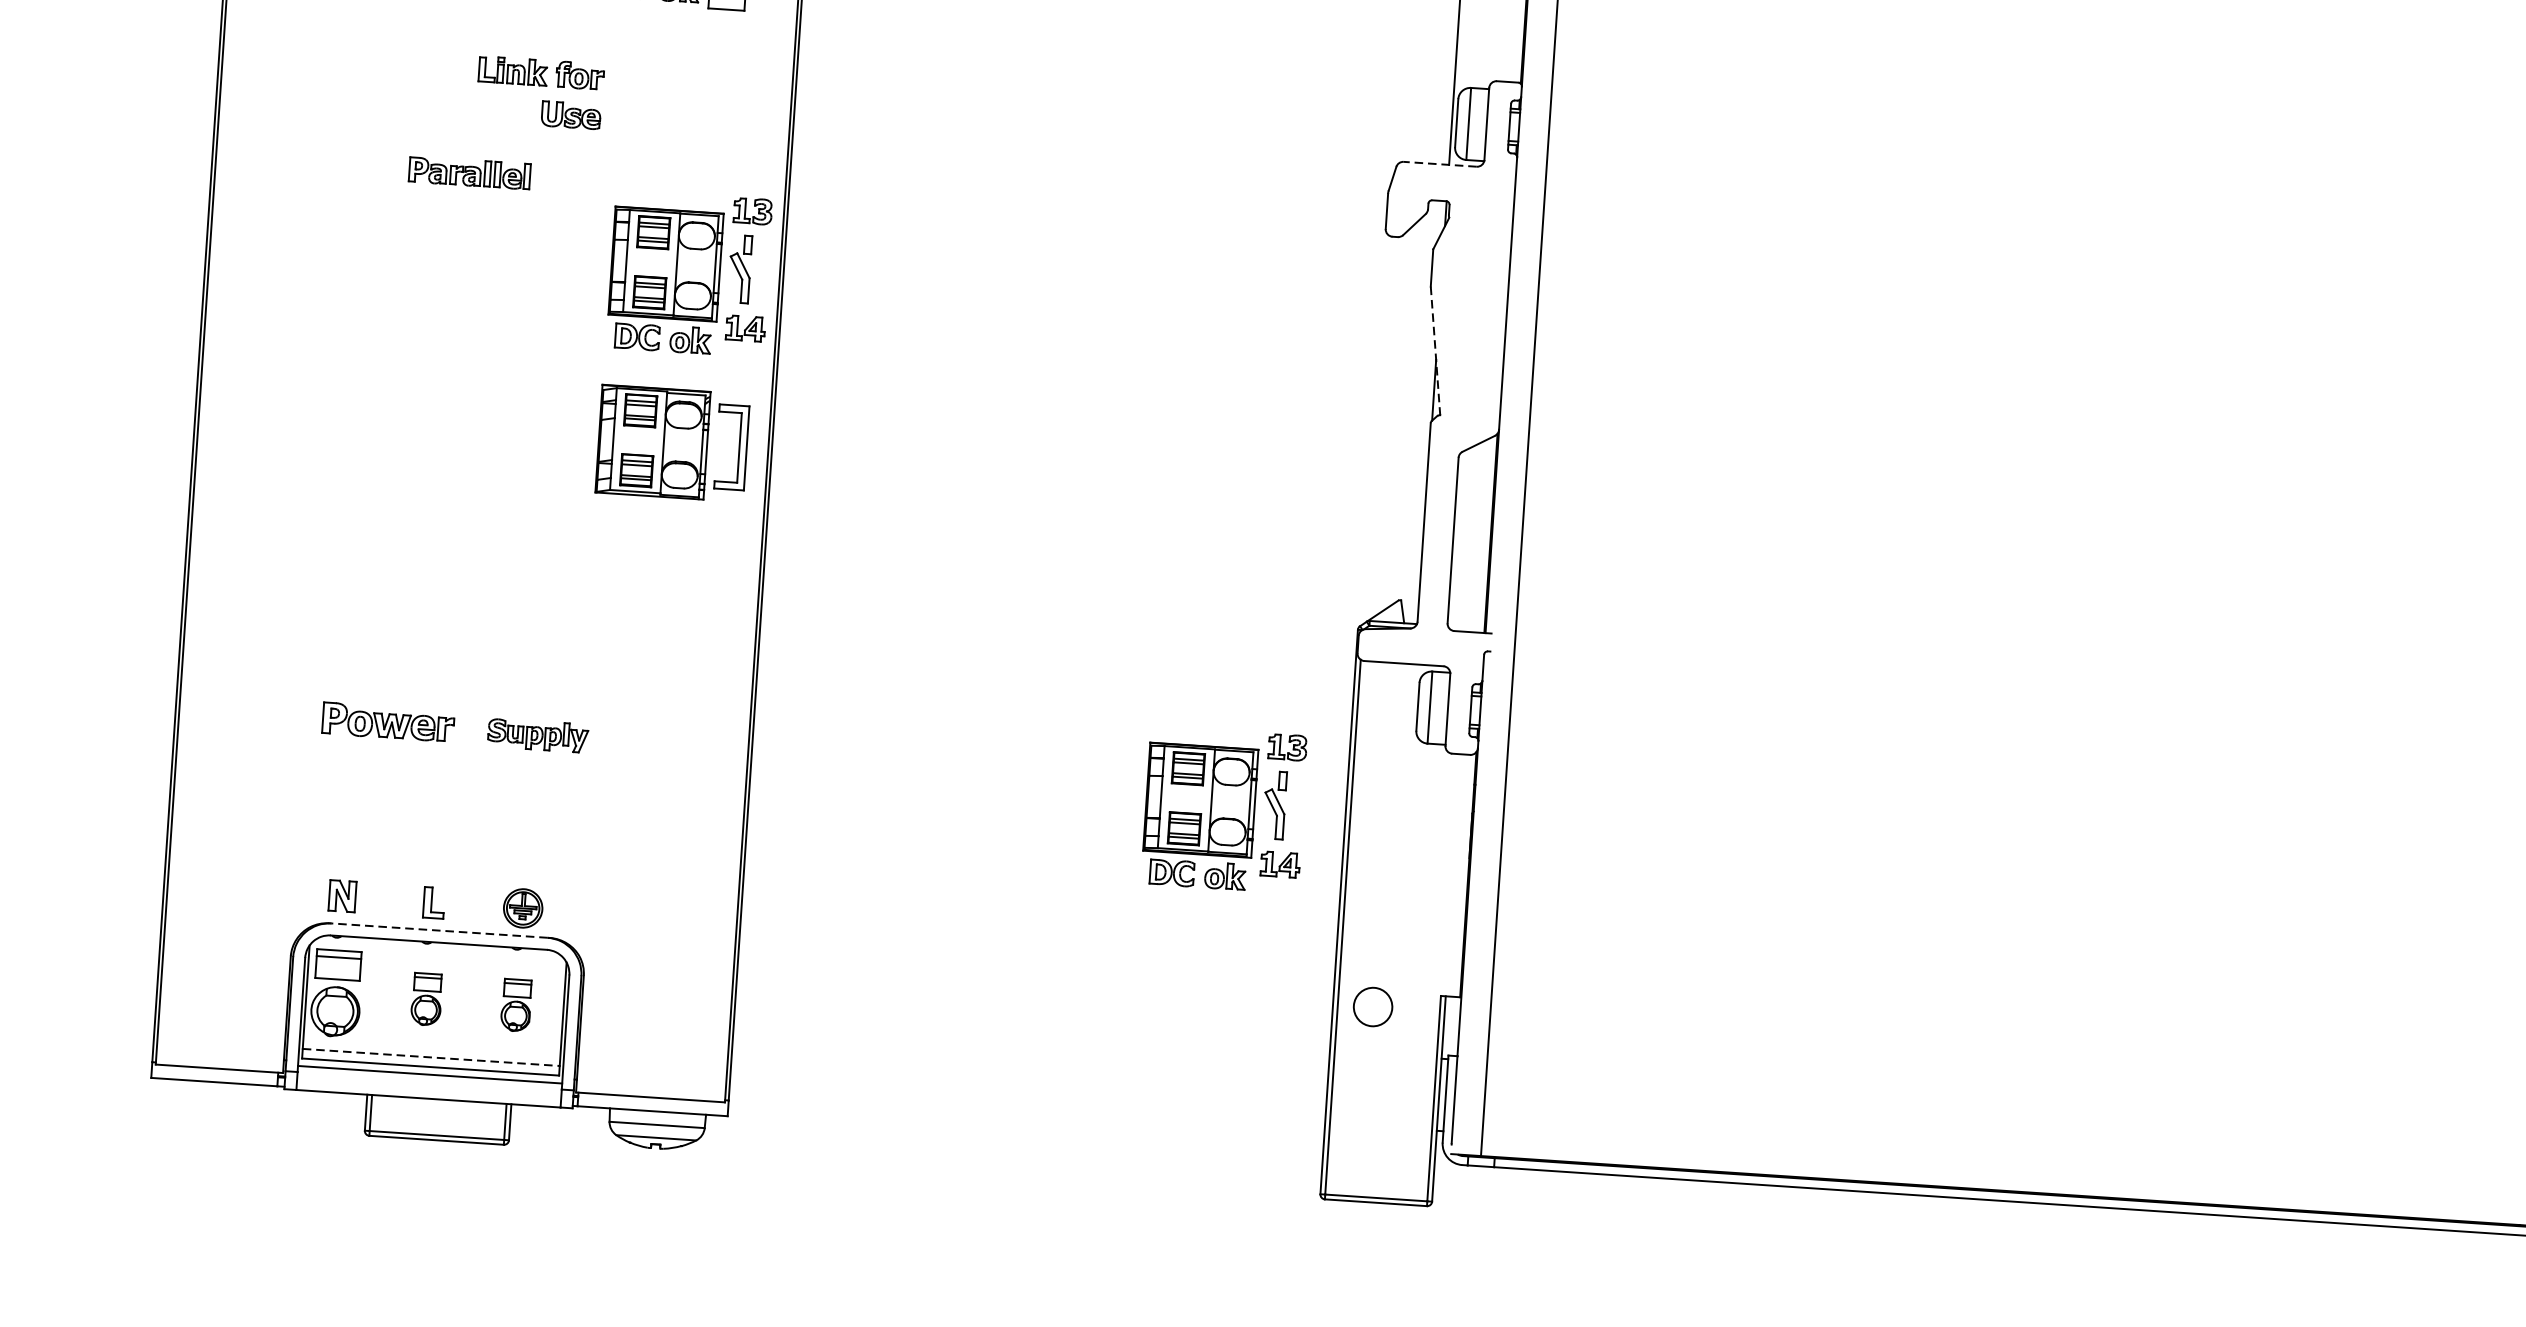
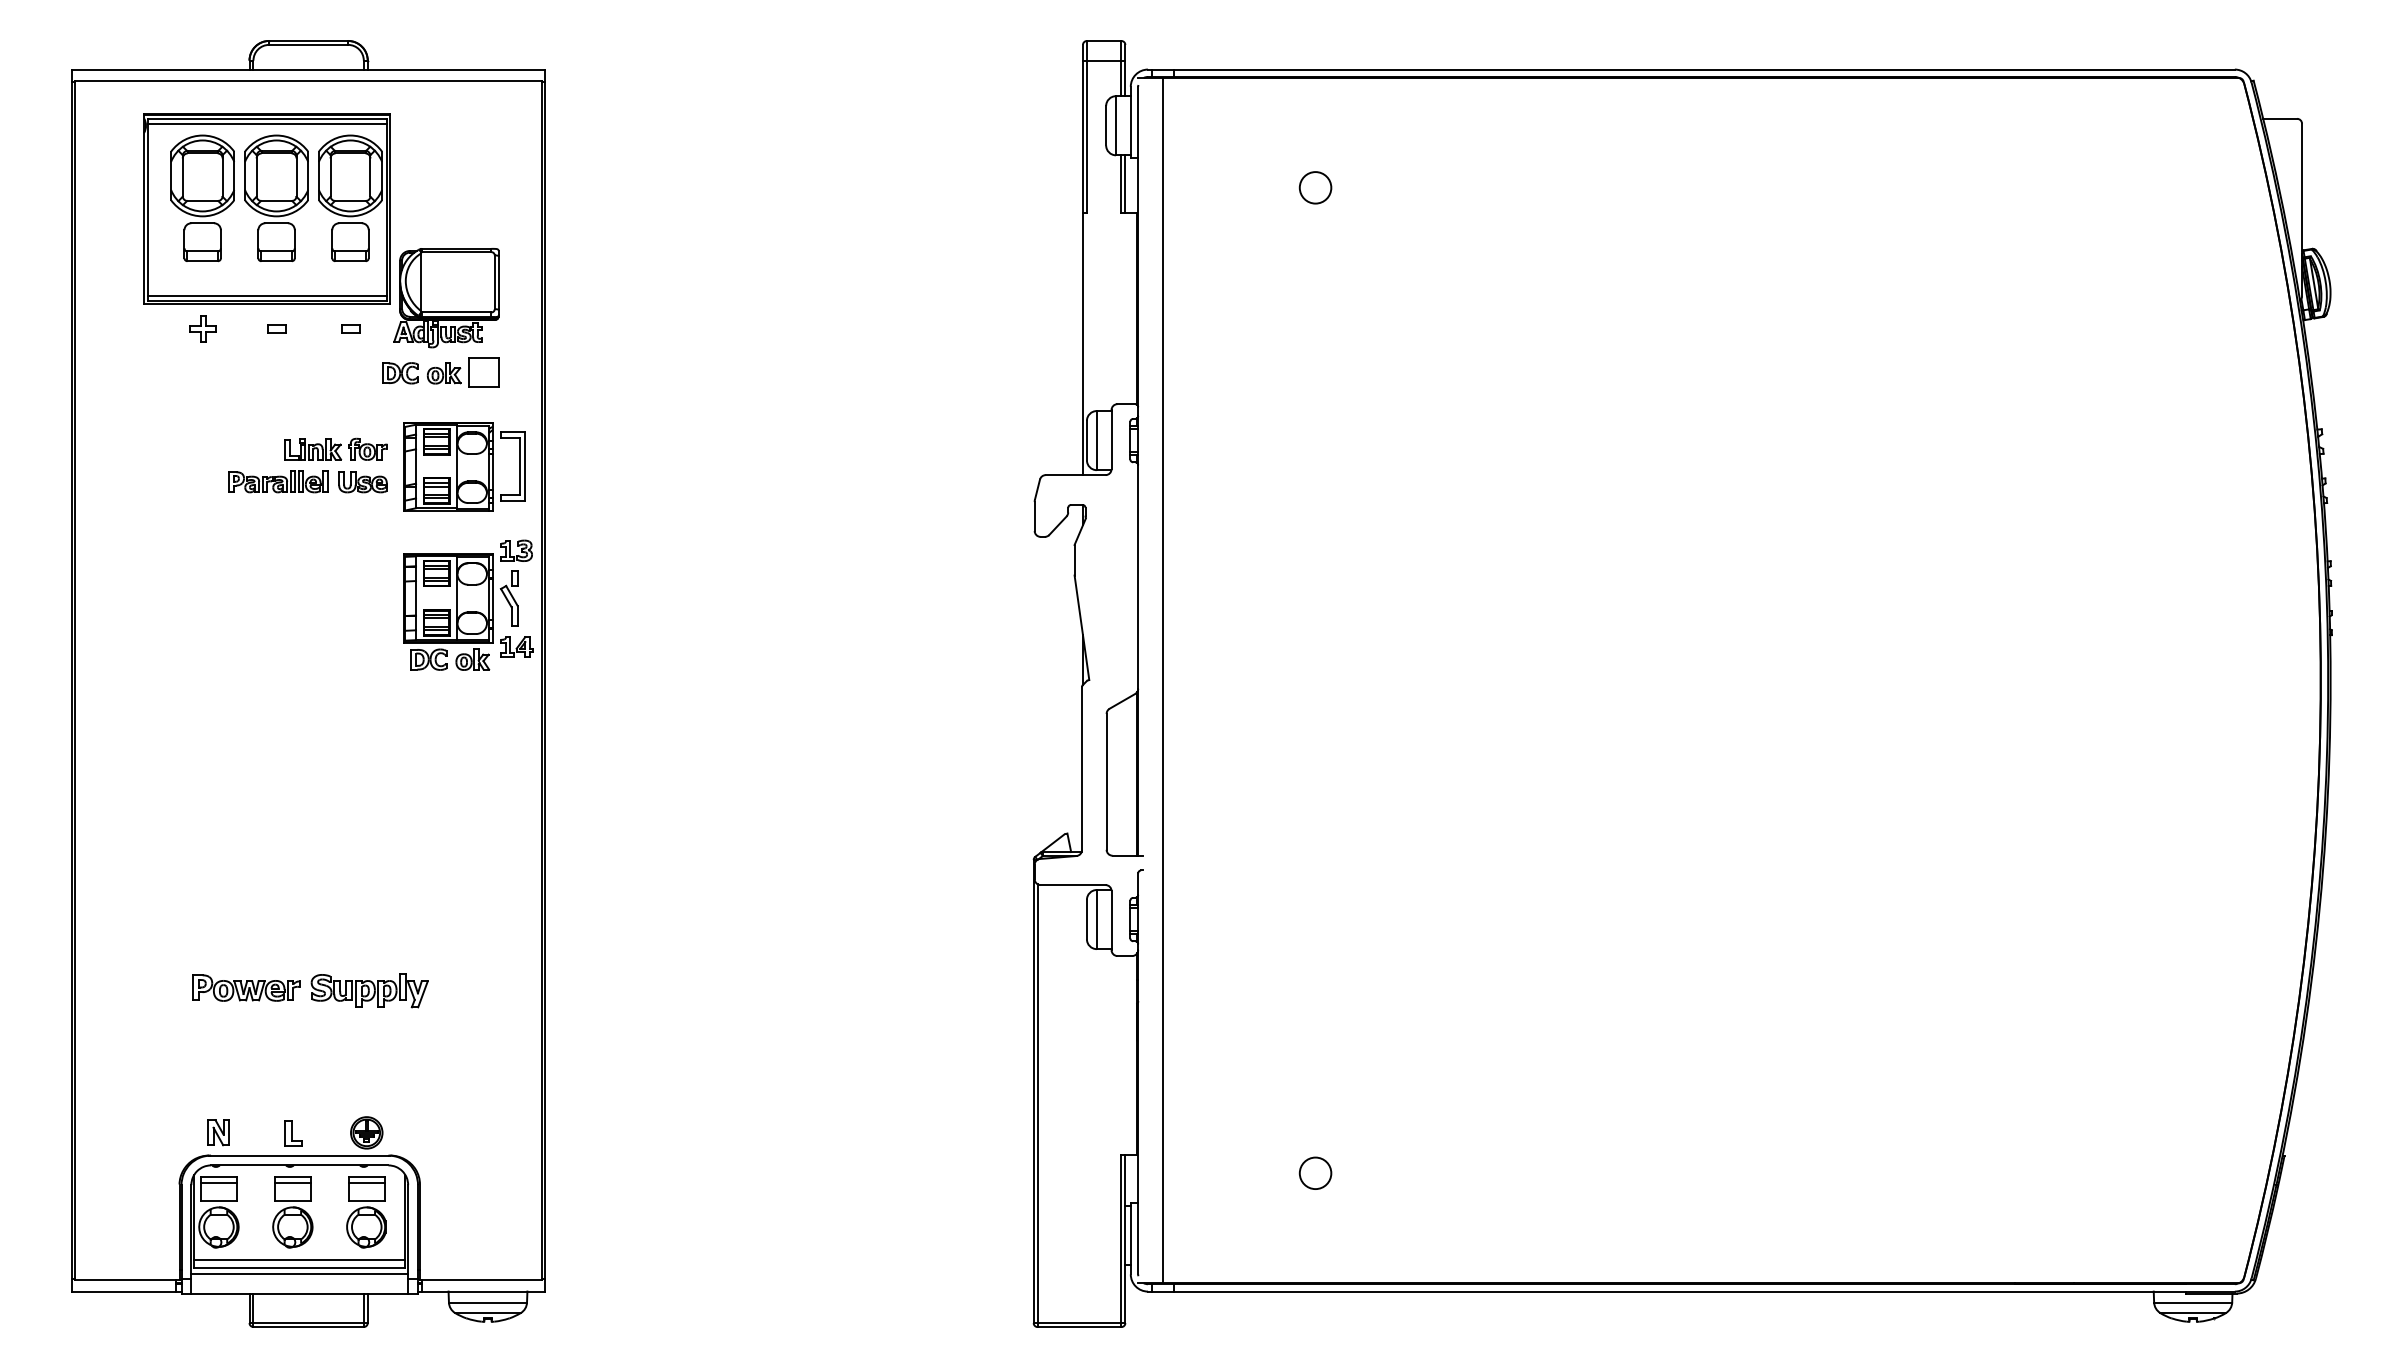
line: (1439, 164) -> (1075, 475), dashed -> solid
part: (470, 172) -> (278, 481), moved
line: (1434, 350) -> (1081, 627), dashed -> solid
part: (672, 443) -> (464, 466), moved
part: (538, 735) -> (369, 990), size x1.43
part: (1224, 808) -> (934, 1013), removed
line: (439, 930) -> (299, 1155), dashed -> solid
part: (426, 999) -> (292, 1212), size x1.67
part: (516, 1005) -> (366, 1212), size x1.67
circle: (1373, 1006) -> (1315, 1172), moved
line: (432, 1057) -> (300, 1259), dashed -> solid

